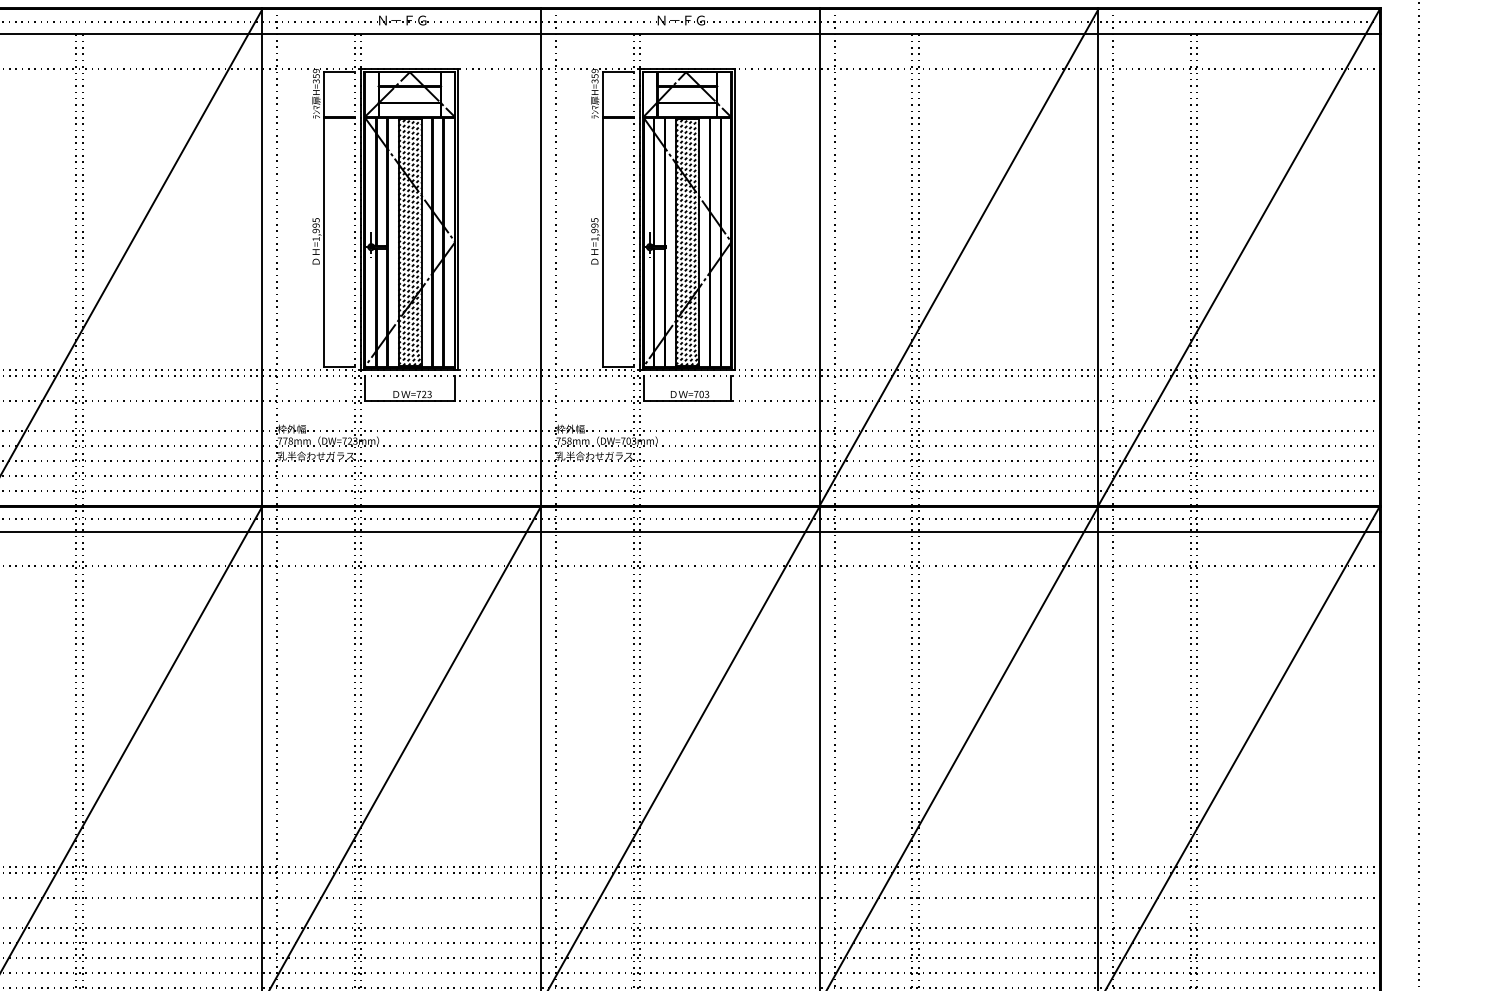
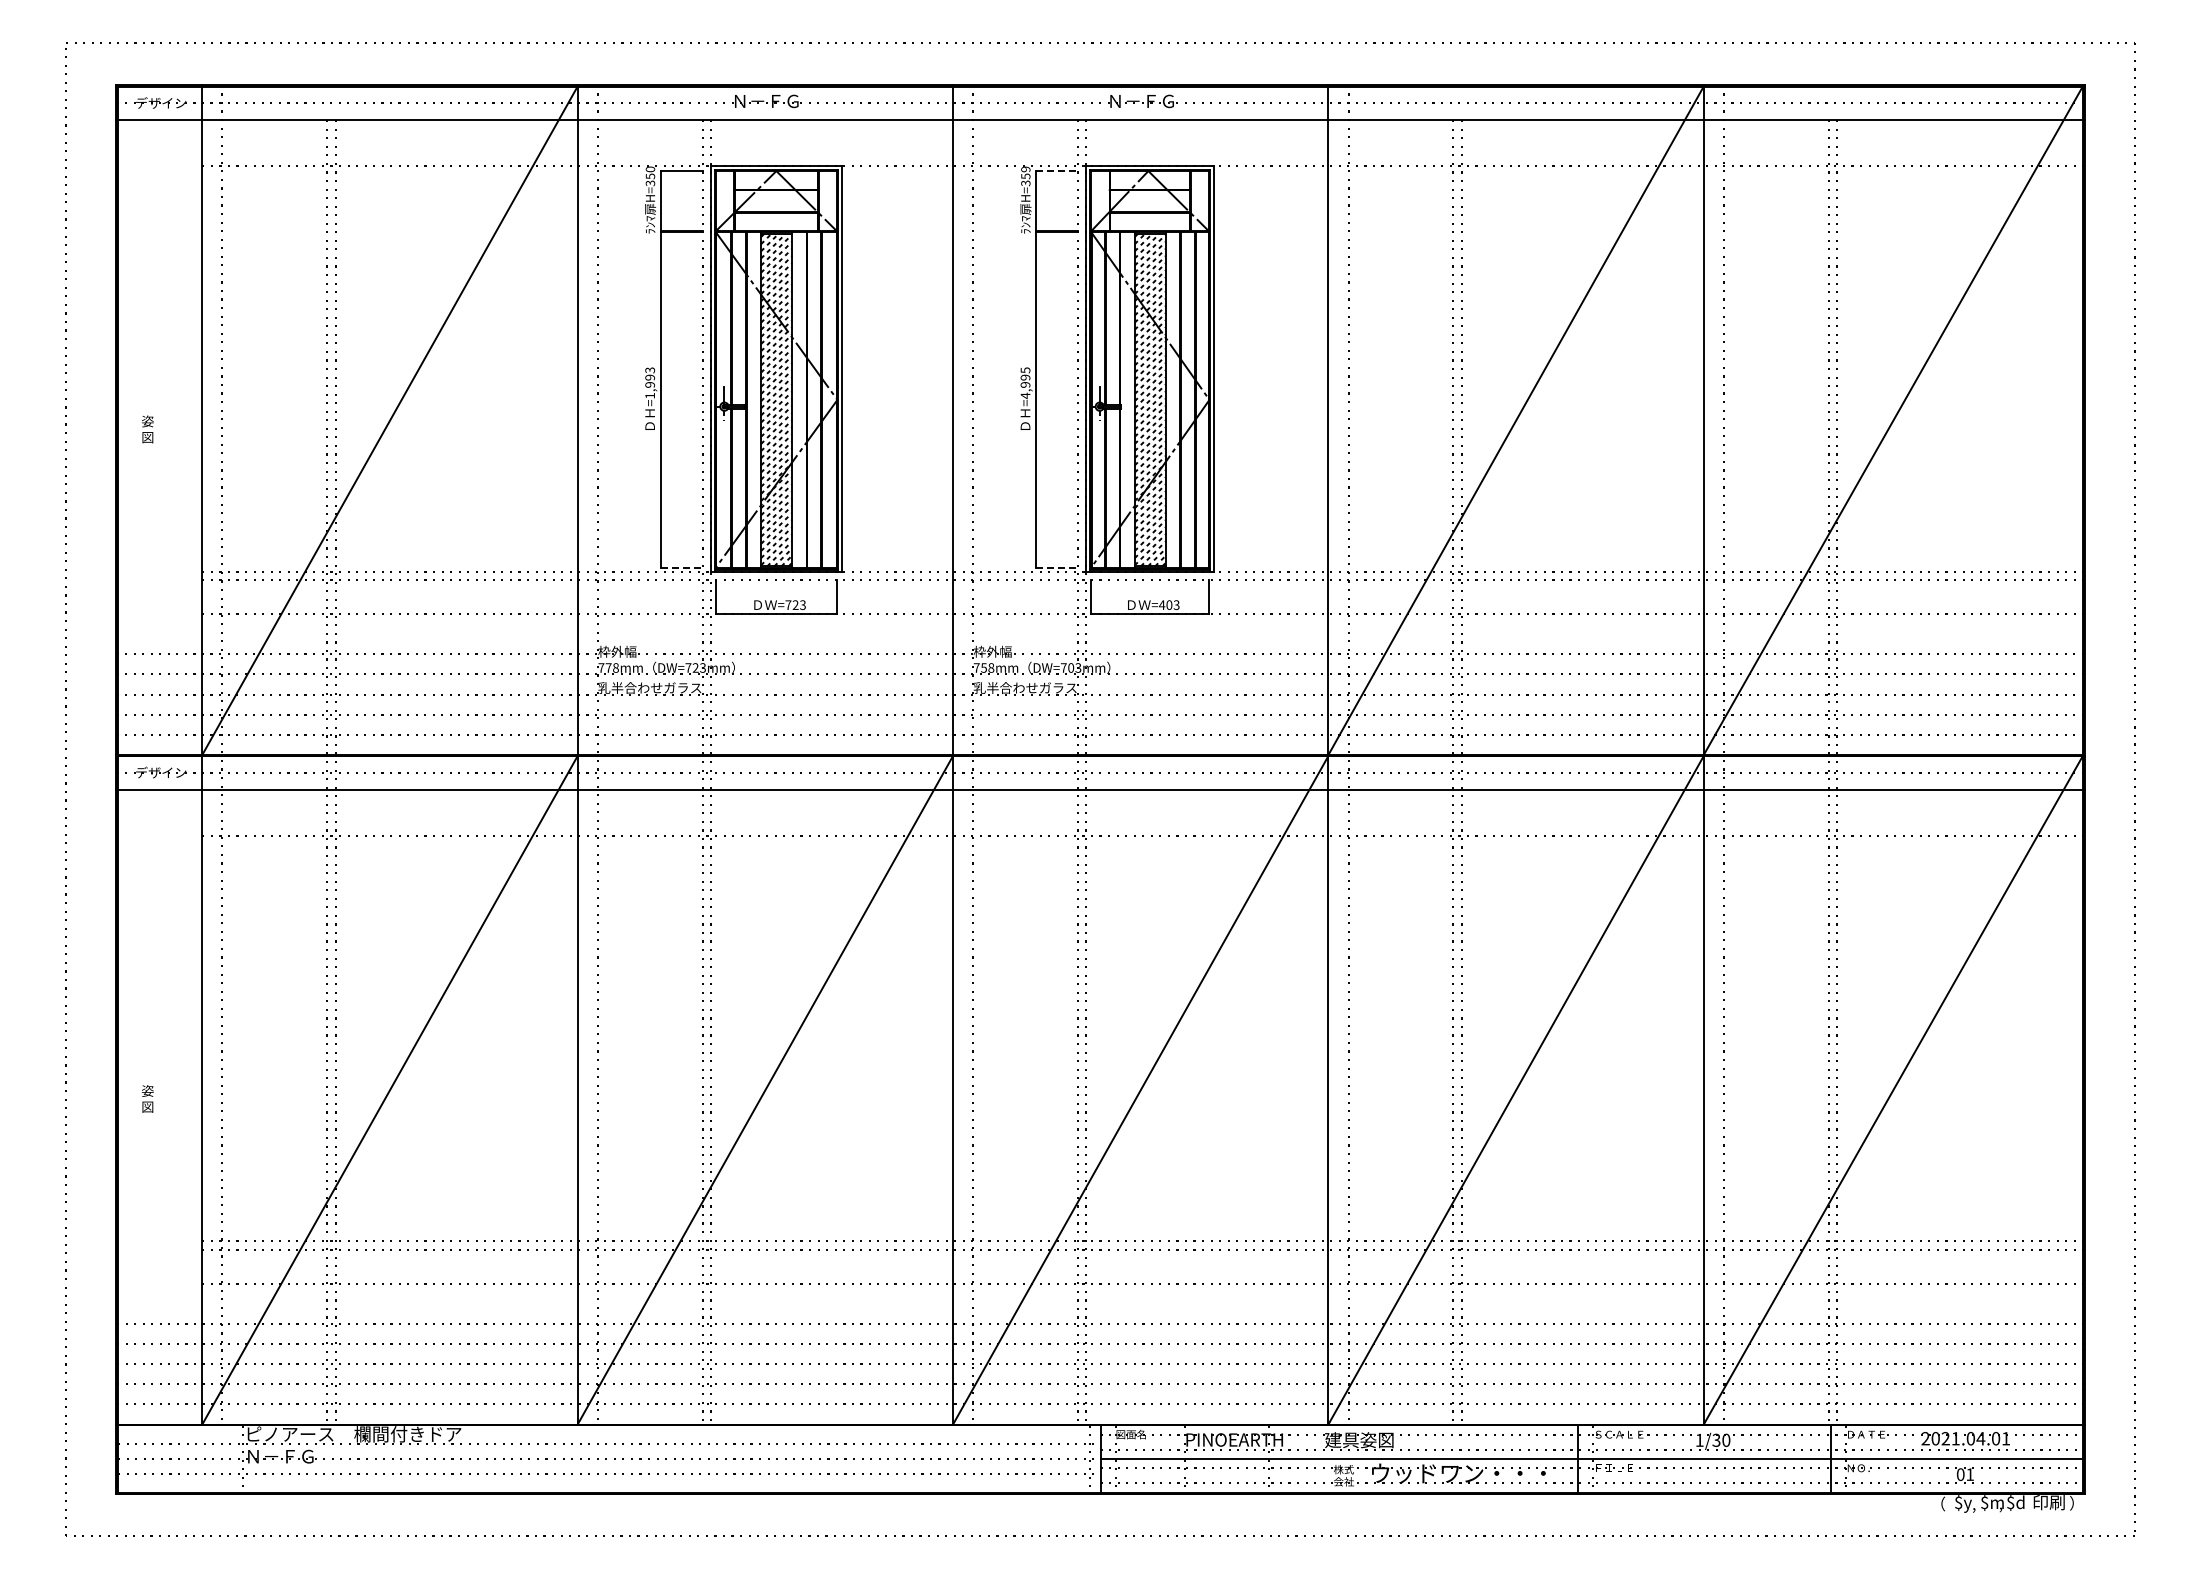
text: (316, 71) -> (650, 169), H=359 -> H=350
line: (618, 72) -> (1057, 171), solid -> dashed
text: (315, 219) -> (649, 369), =1,995 -> =1,993
text: (594, 238) -> (1025, 395), =1,995 -> =4,995
line: (340, 366) -> (682, 567), solid -> dashed
line: (618, 366) -> (1057, 567), solid -> dashed
text: (695, 394) -> (1161, 604), =703 -> =403

